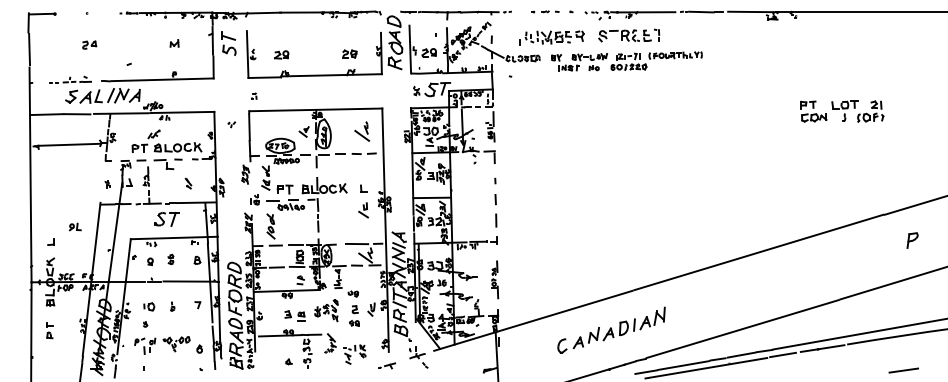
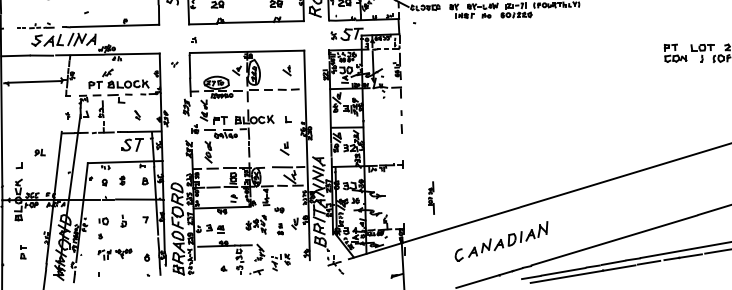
part: (362, 131) -> (287, 70), size x0.6
part: (363, 210) -> (284, 148), moved
part: (166, 219) -> (132, 145), moved
line: (496, 220) -> (402, 147), removed
part: (495, 279) -> (431, 197), moved
part: (172, 306) -> (123, 221), size x1.6
part: (294, 315) -> (214, 228), moved
part: (354, 315) -> (280, 228), size x0.6
part: (49, 330) -> (23, 252), moved
part: (162, 345) -> (115, 254), size x0.7
part: (387, 365) -> (256, 271), moved

